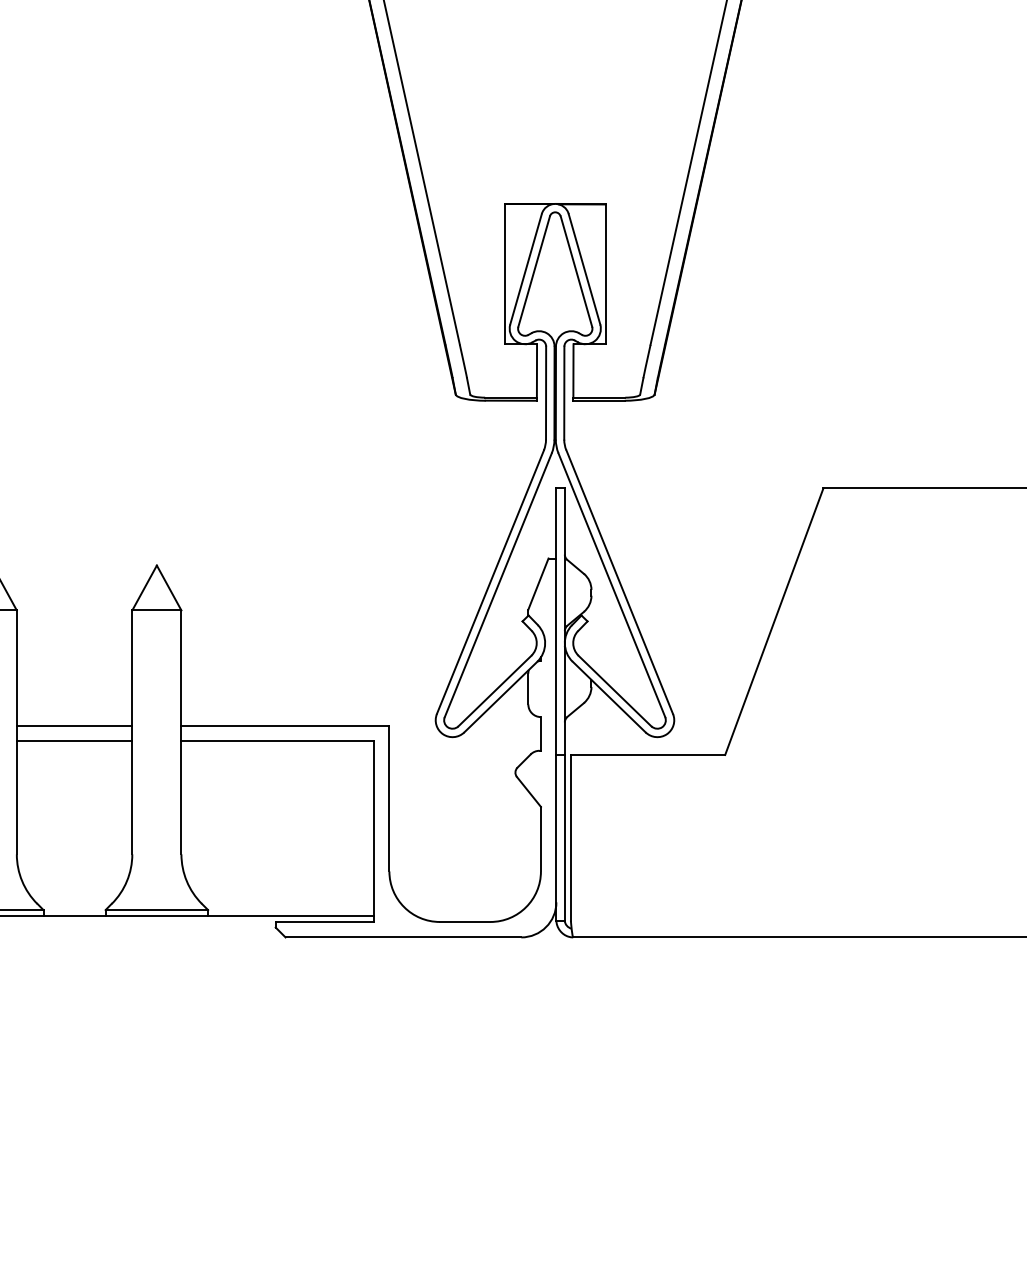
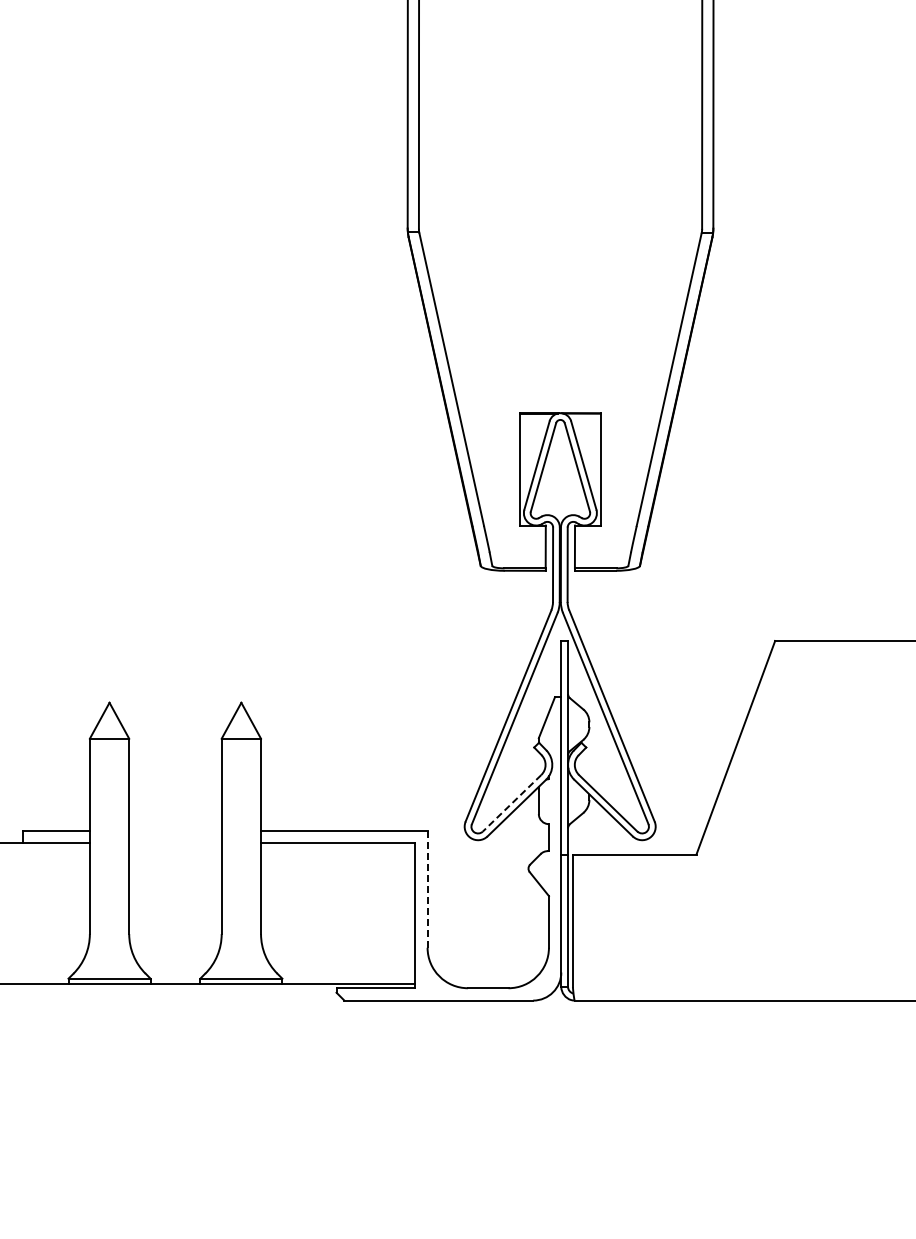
line: (495, 691) -> (512, 803), solid -> dashed
line: (74, 725) -> (175, 830), removed
line: (74, 741) -> (175, 843), removed
line: (389, 798) -> (427, 889), solid -> dashed

